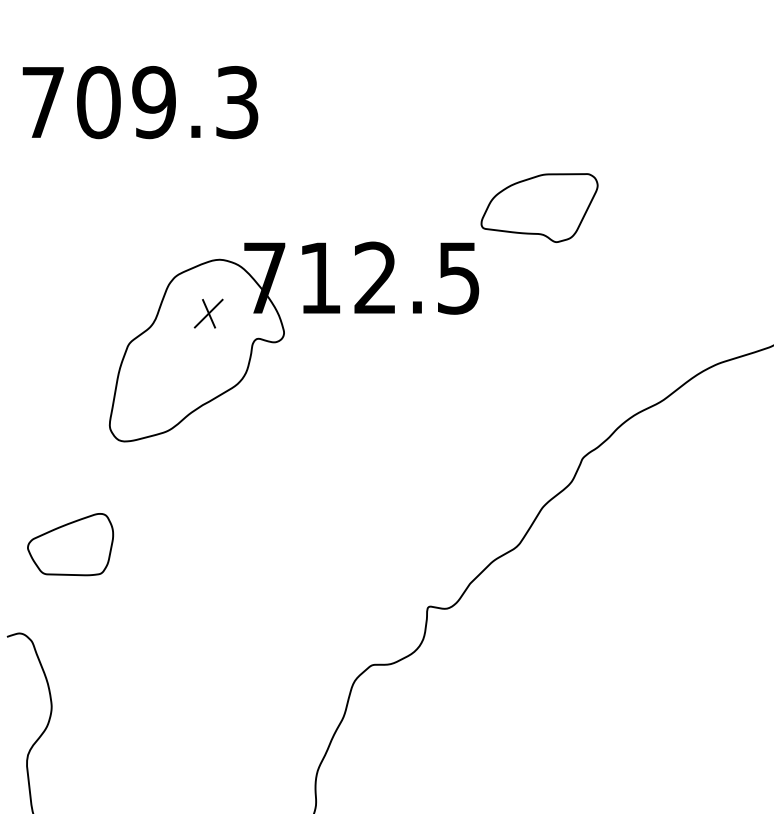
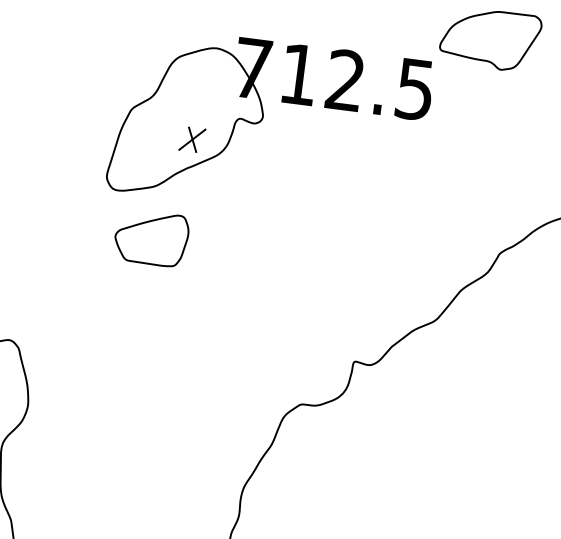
part: (208, 313) -> (192, 139), moved
part: (70, 544) -> (151, 238), moved

